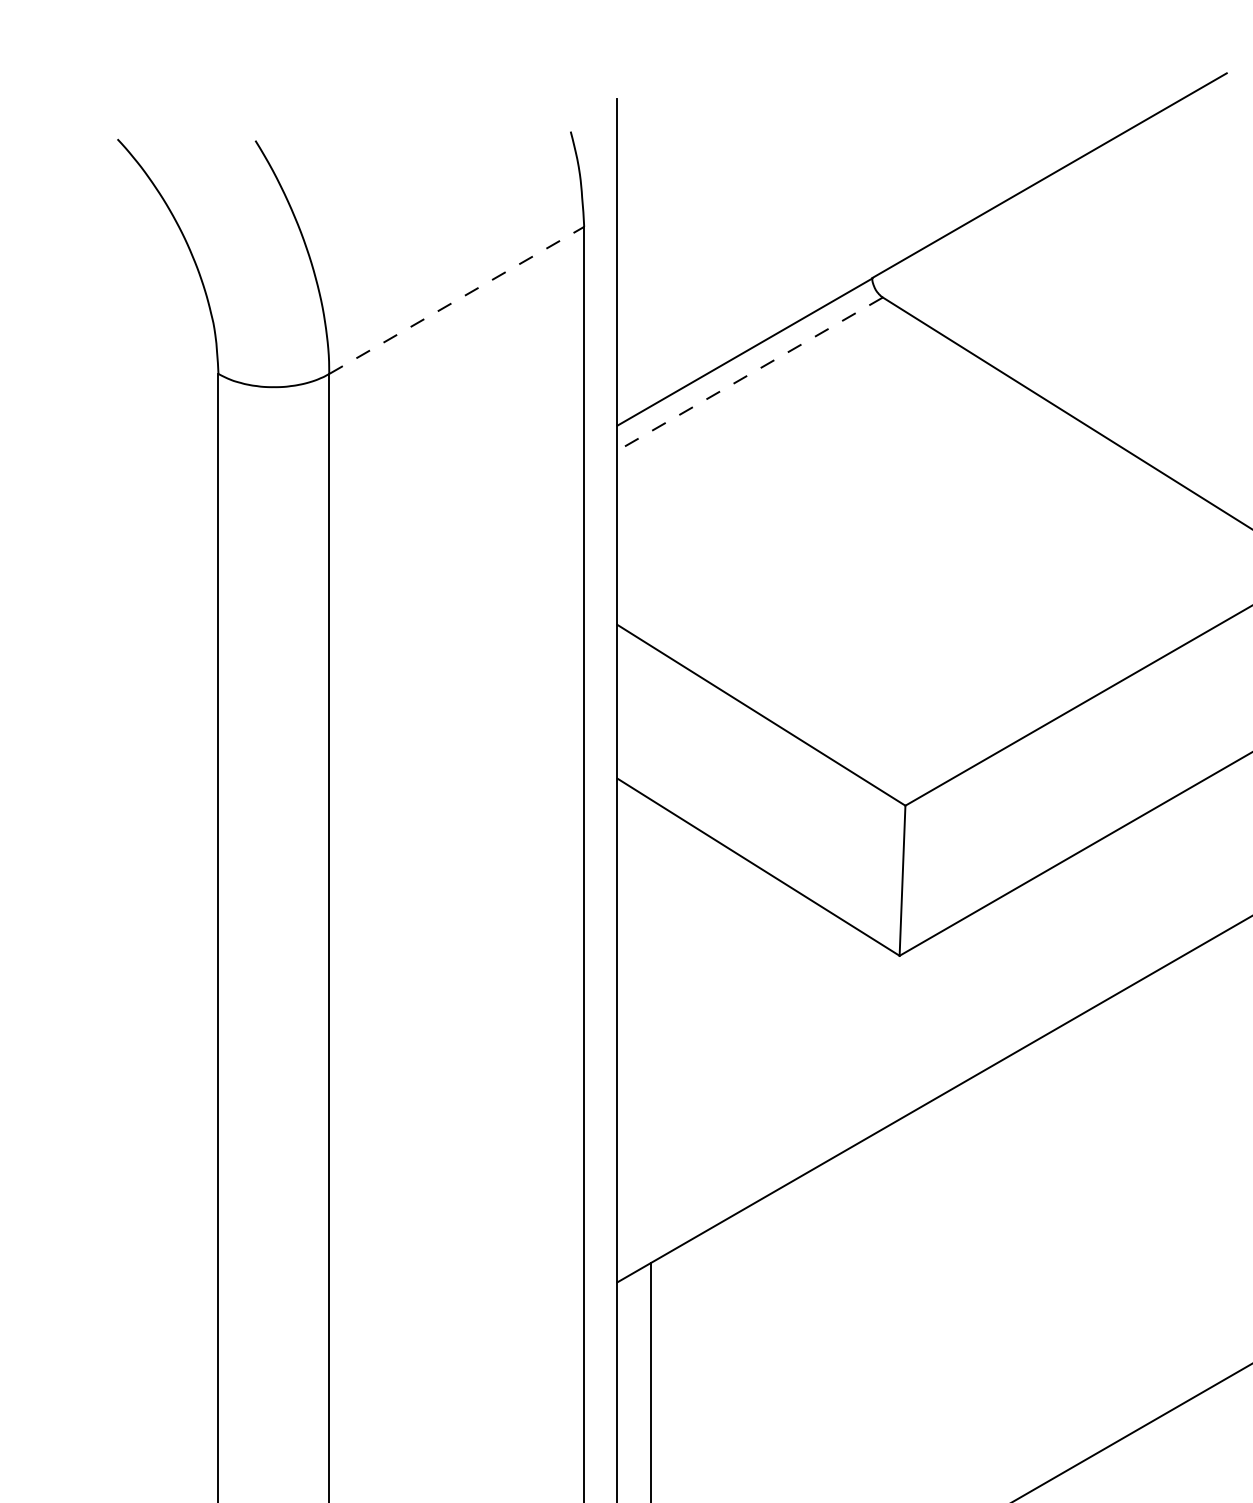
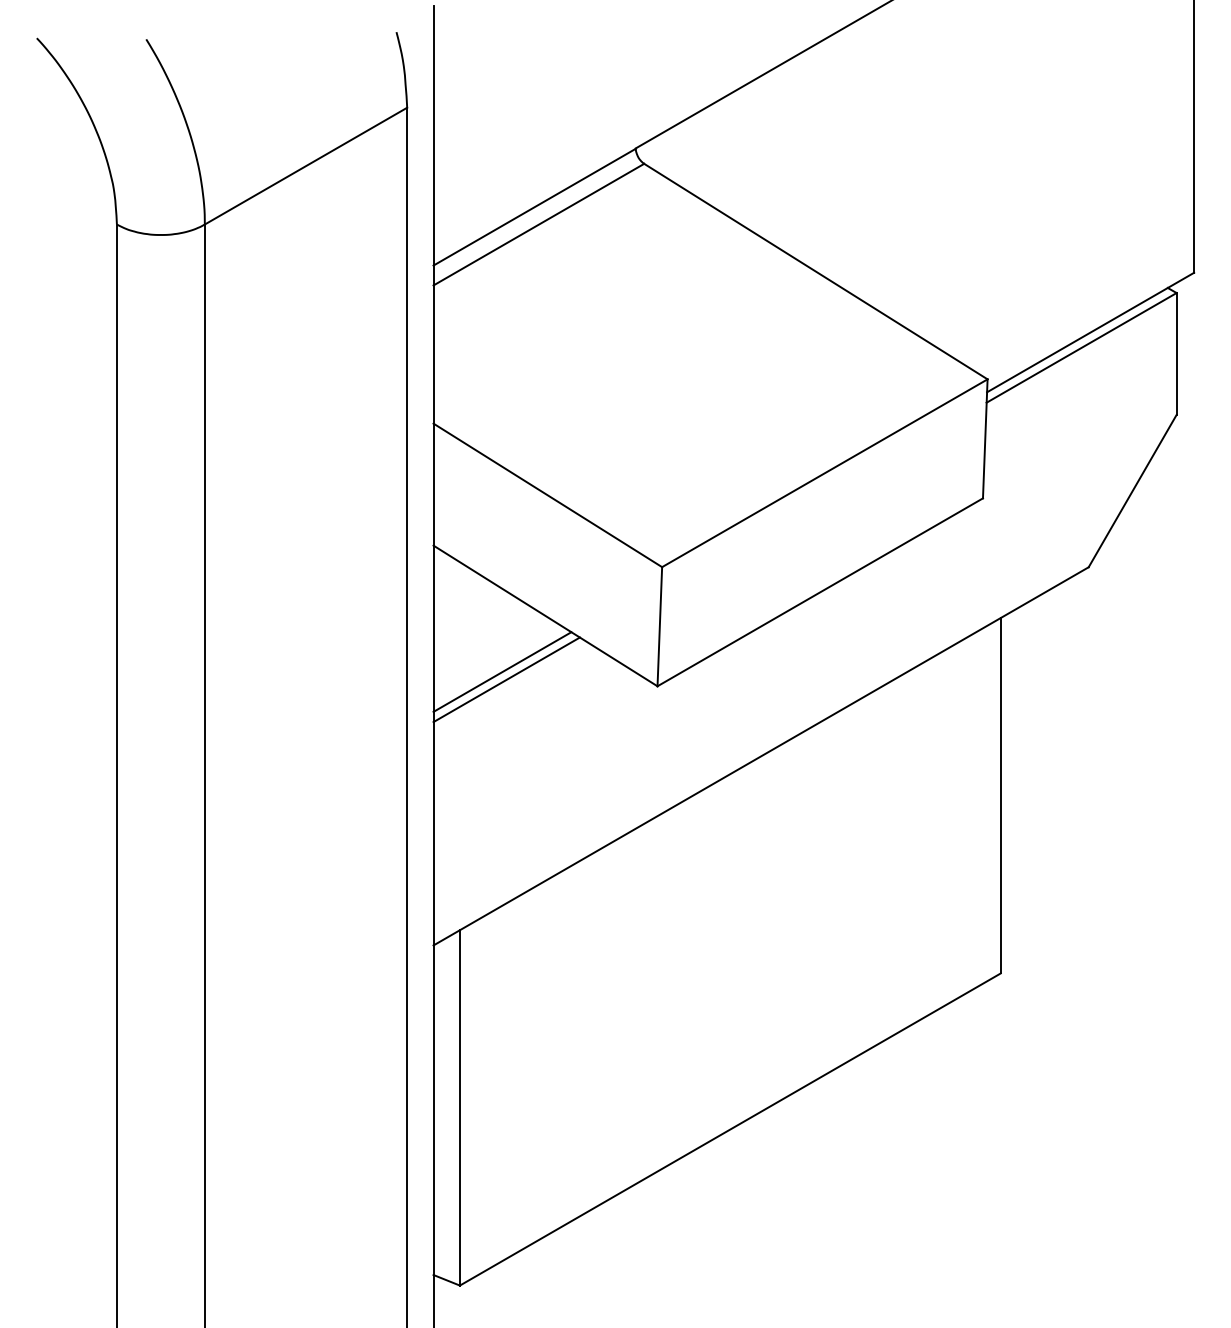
line: (457, 300) -> (306, 166), dashed -> solid
line: (749, 373) -> (538, 224), dashed -> solid
line: (704, 937) -> (502, 671), added
line: (709, 947) -> (506, 679), added

